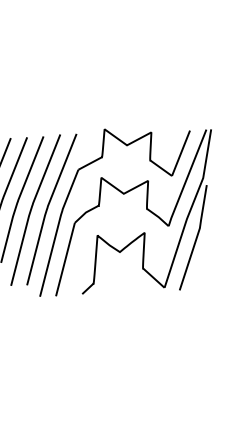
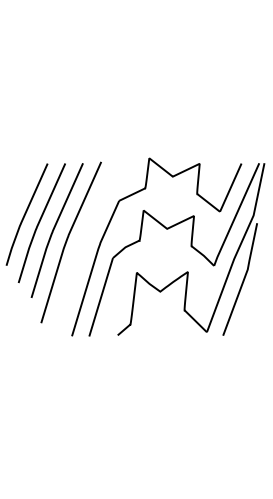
curve: (48, 207) -> (85, 240), removed

